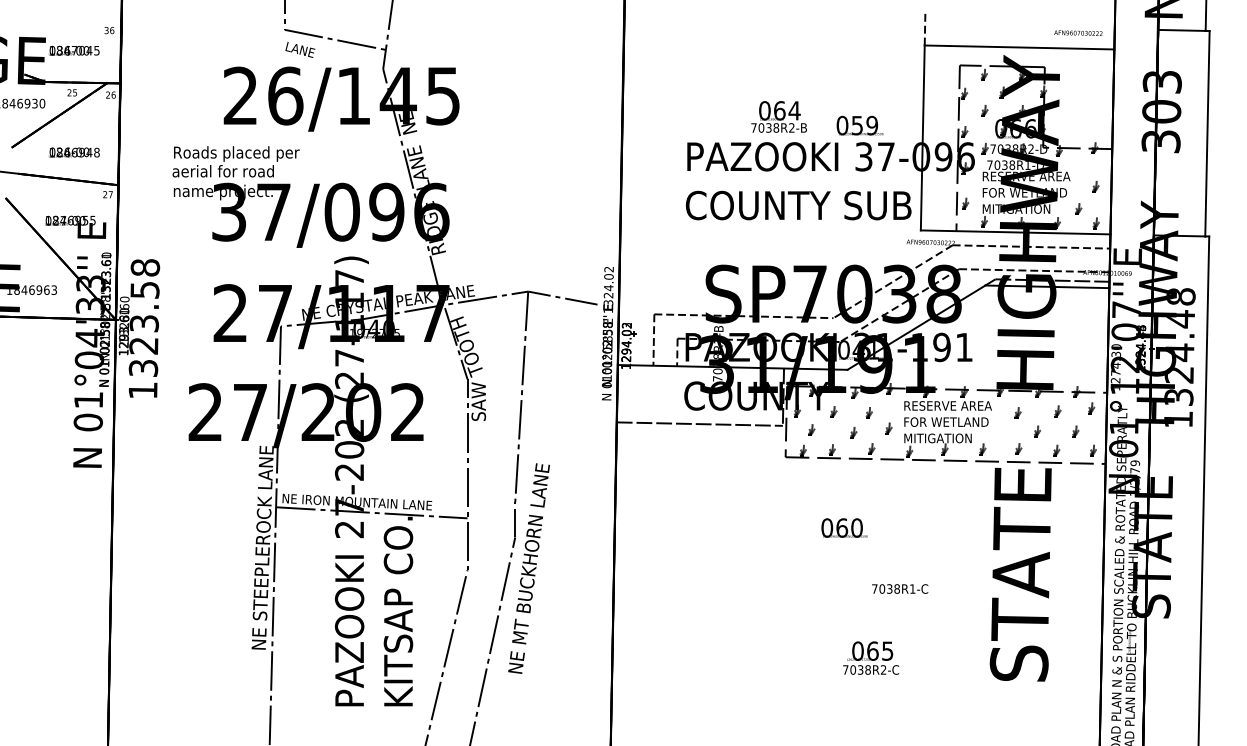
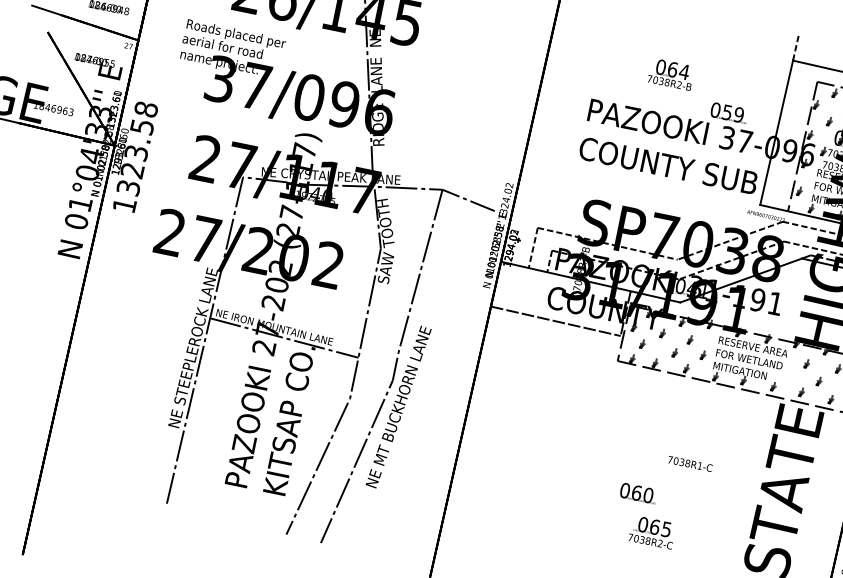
text: (778, 116) -> (670, 73), moved
text: (844, 527) -> (638, 493), moved
text: (900, 588) -> (690, 463), moved

